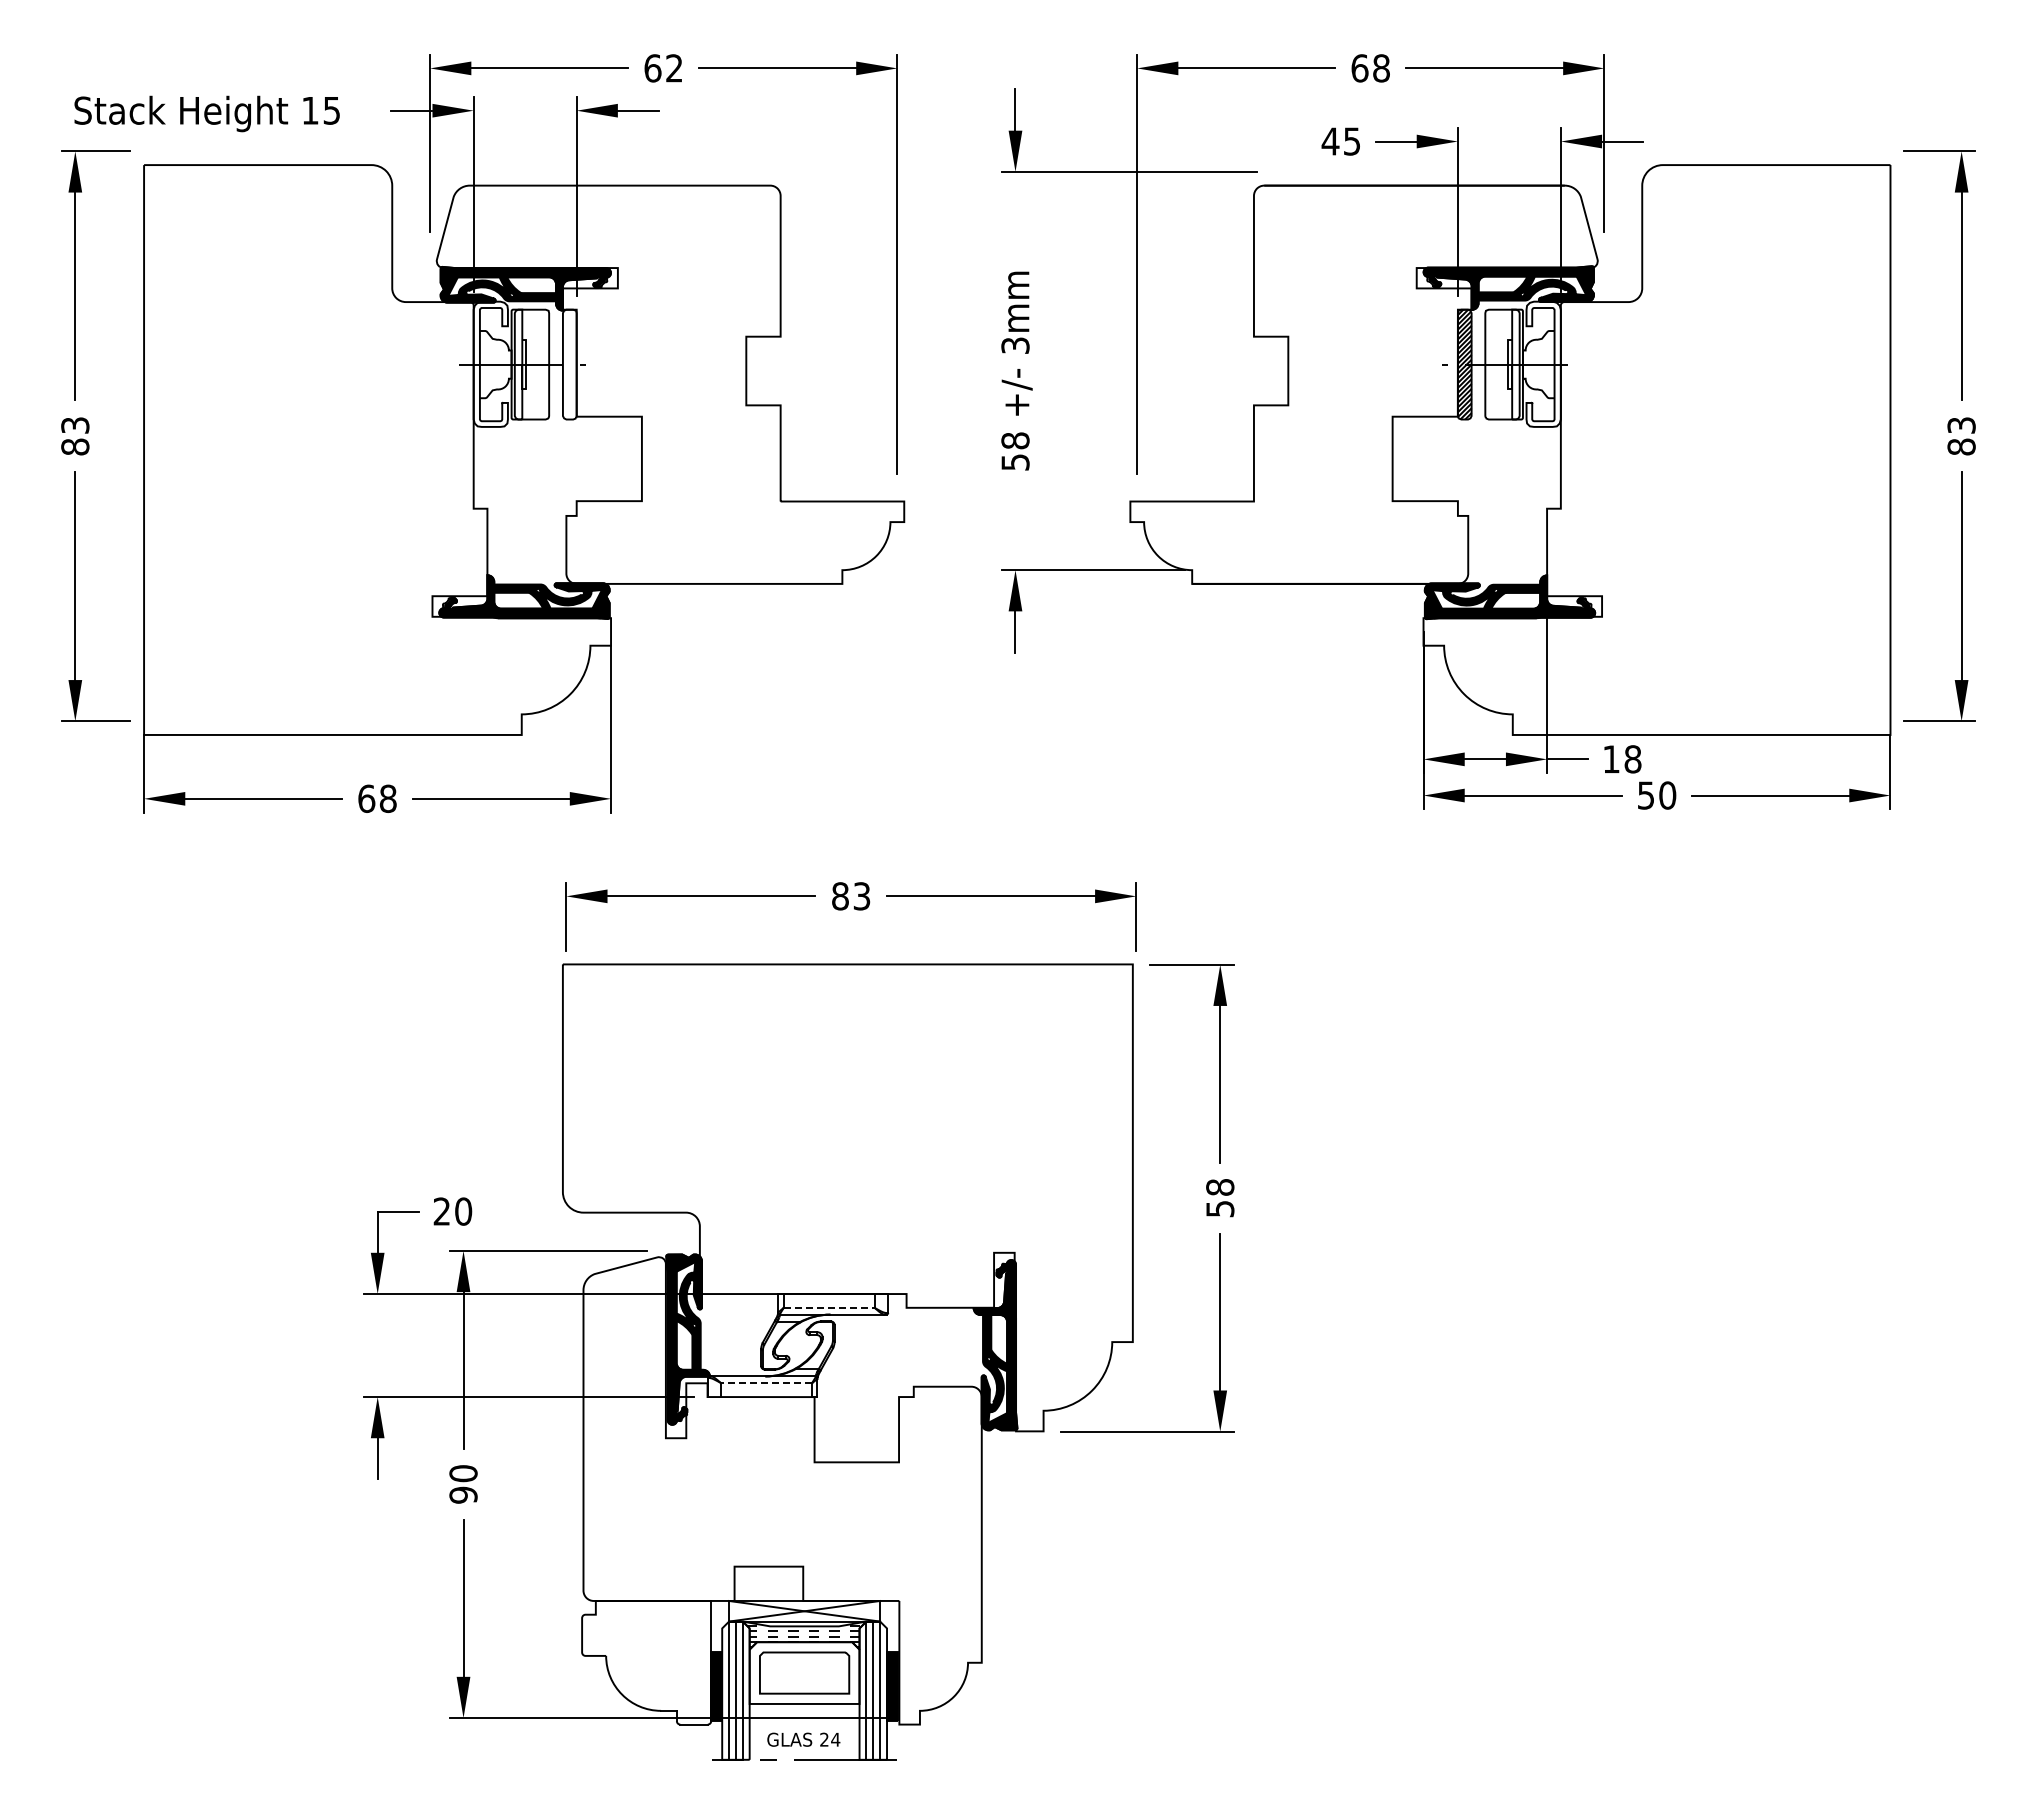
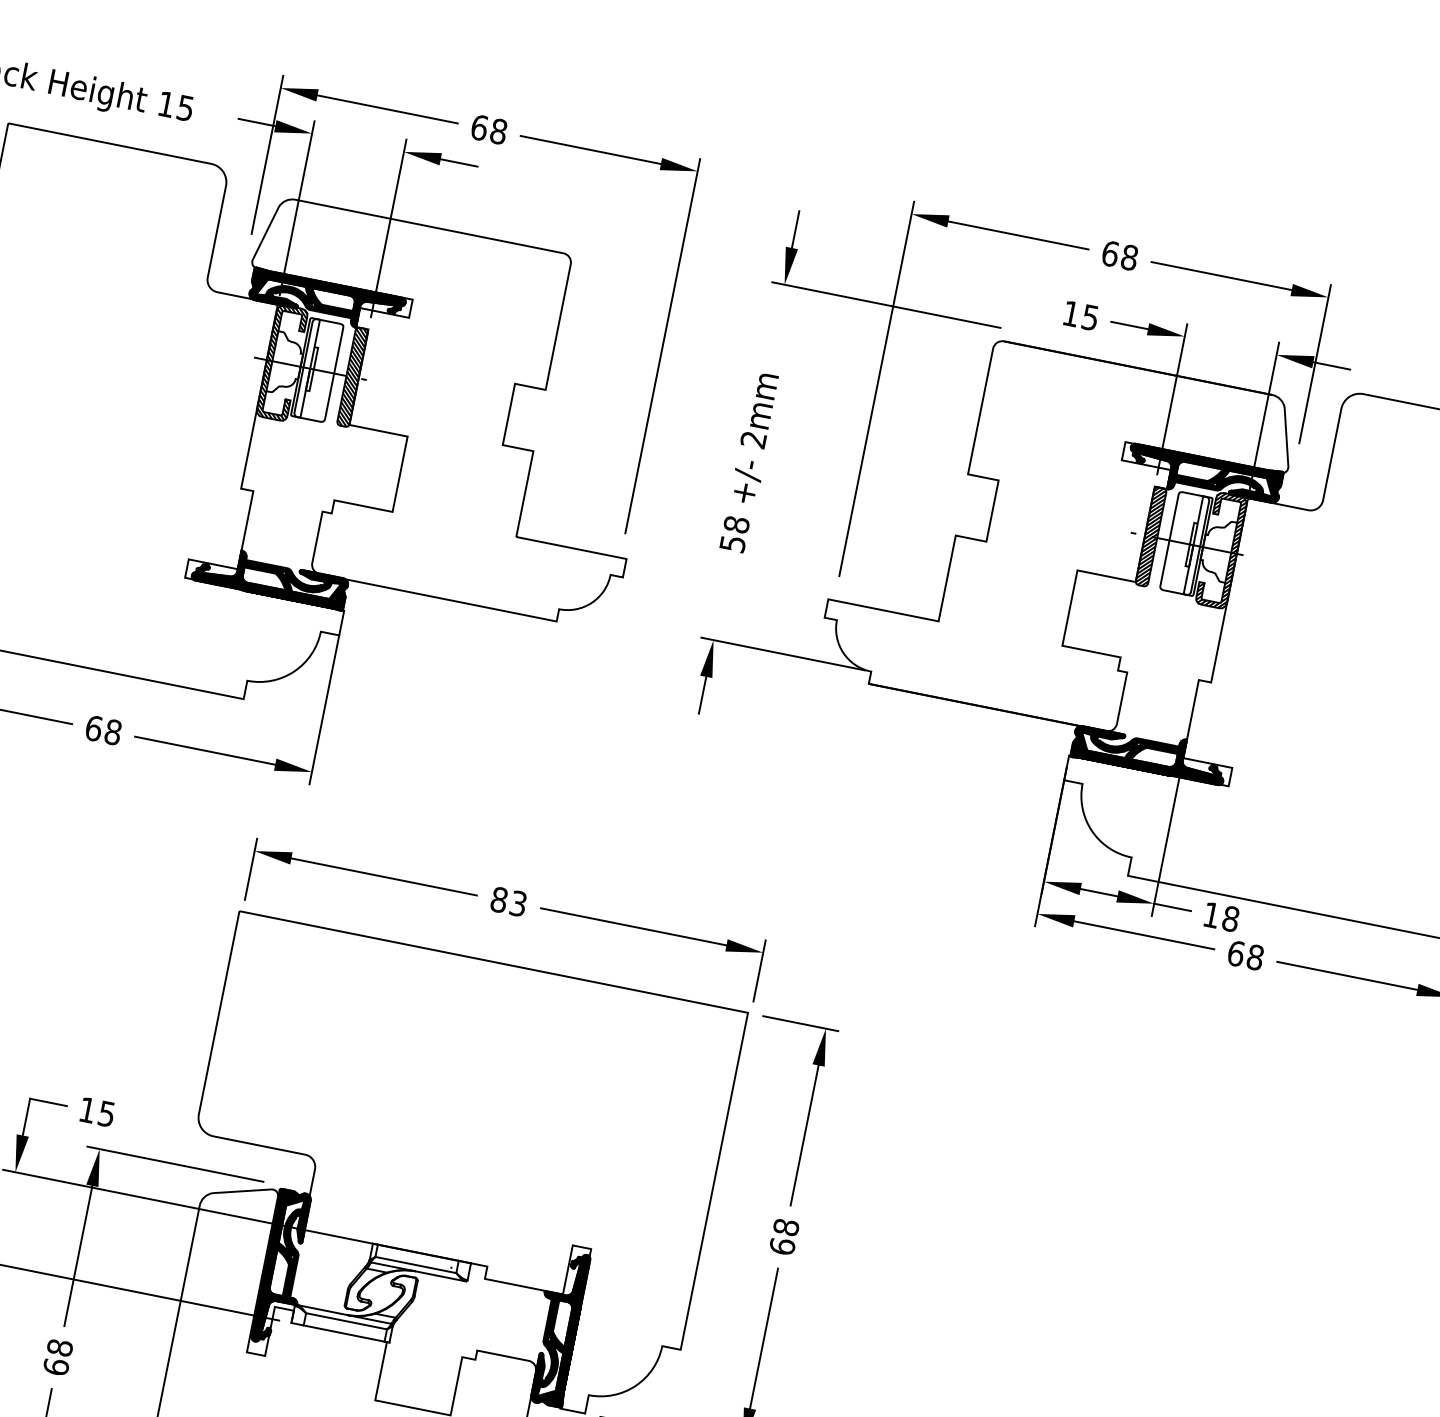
text: (674, 68) -> (498, 131), 62 -> 68
text: (1330, 141) -> (1071, 313), 45 -> 15
text: (1015, 345) -> (753, 439), 3mm -> 2mm
hatch: (490, 363) -> (282, 362), added
hatch: (1543, 363) -> (1221, 549), added
hatch: (569, 364) -> (352, 377), added
text: (1656, 795) -> (1245, 955), 50 -> 68
text: (1220, 1208) -> (782, 1246), 58 -> 68
text: (452, 1211) -> (96, 1111), 20 -> 15
line: (829, 1307) -> (416, 1264), dashed -> solid
line: (766, 1383) -> (346, 1321), dashed -> solid
text: (463, 1484) -> (58, 1357), 90 -> 68

